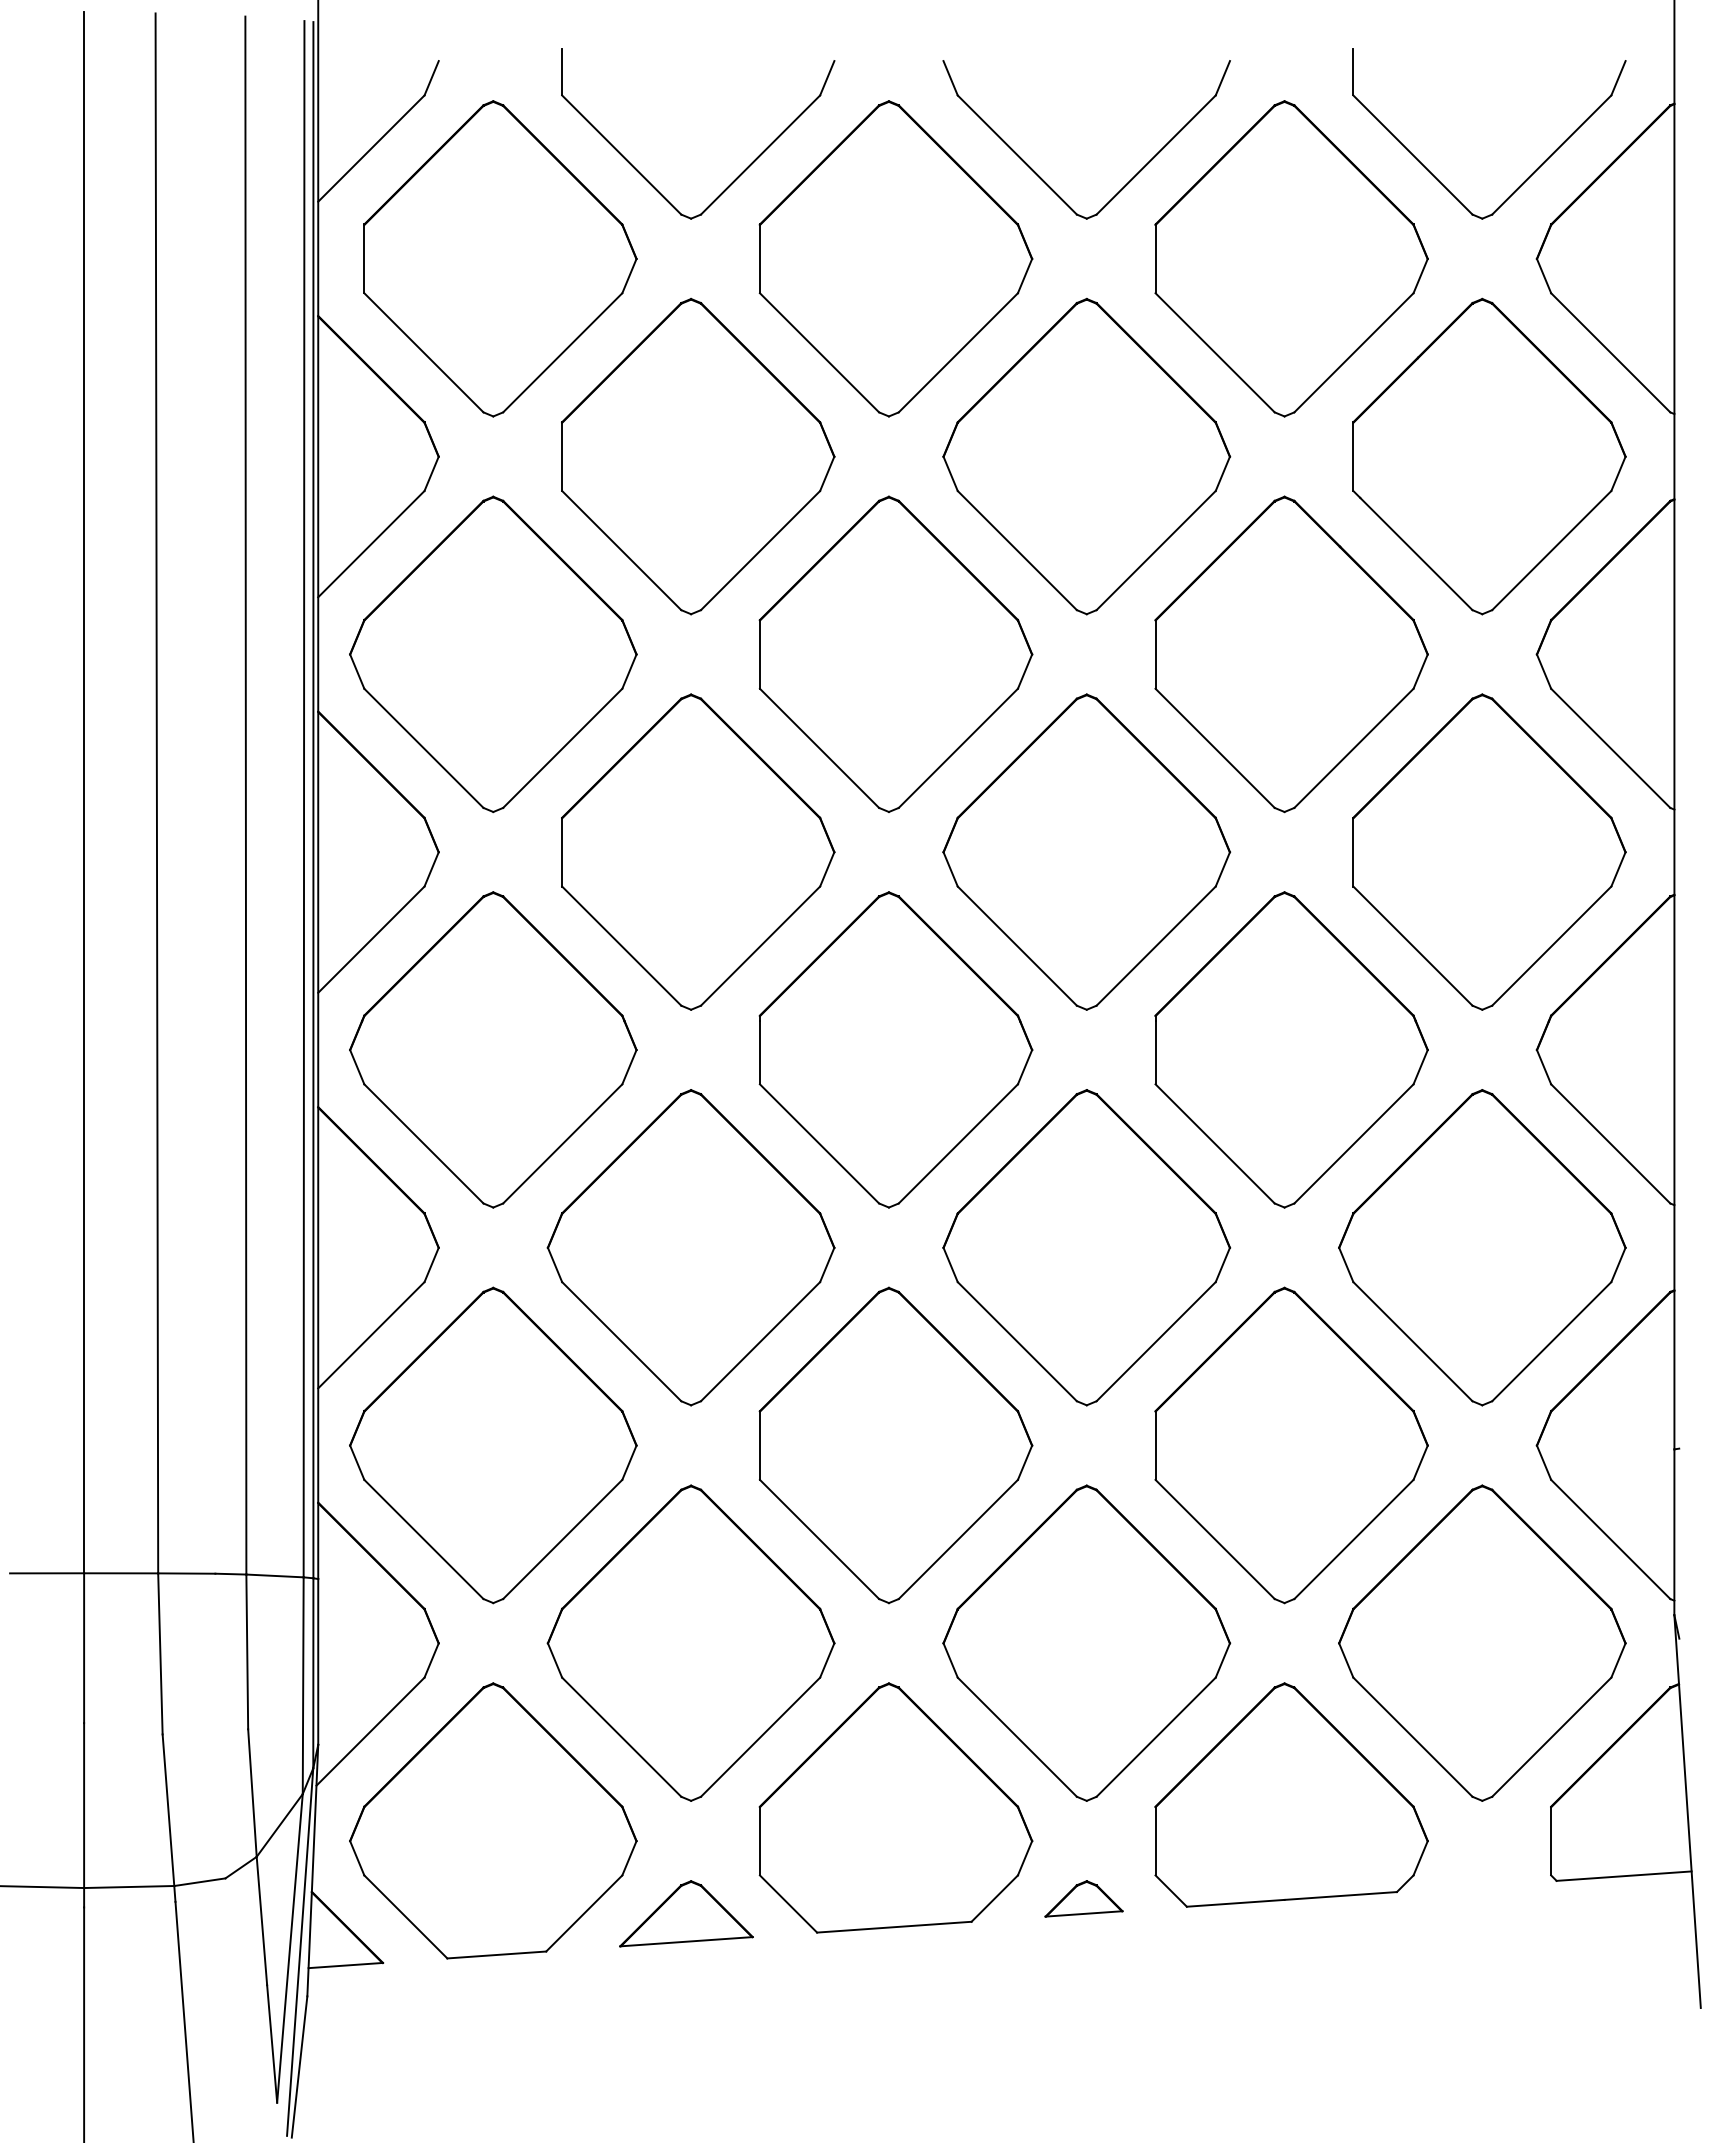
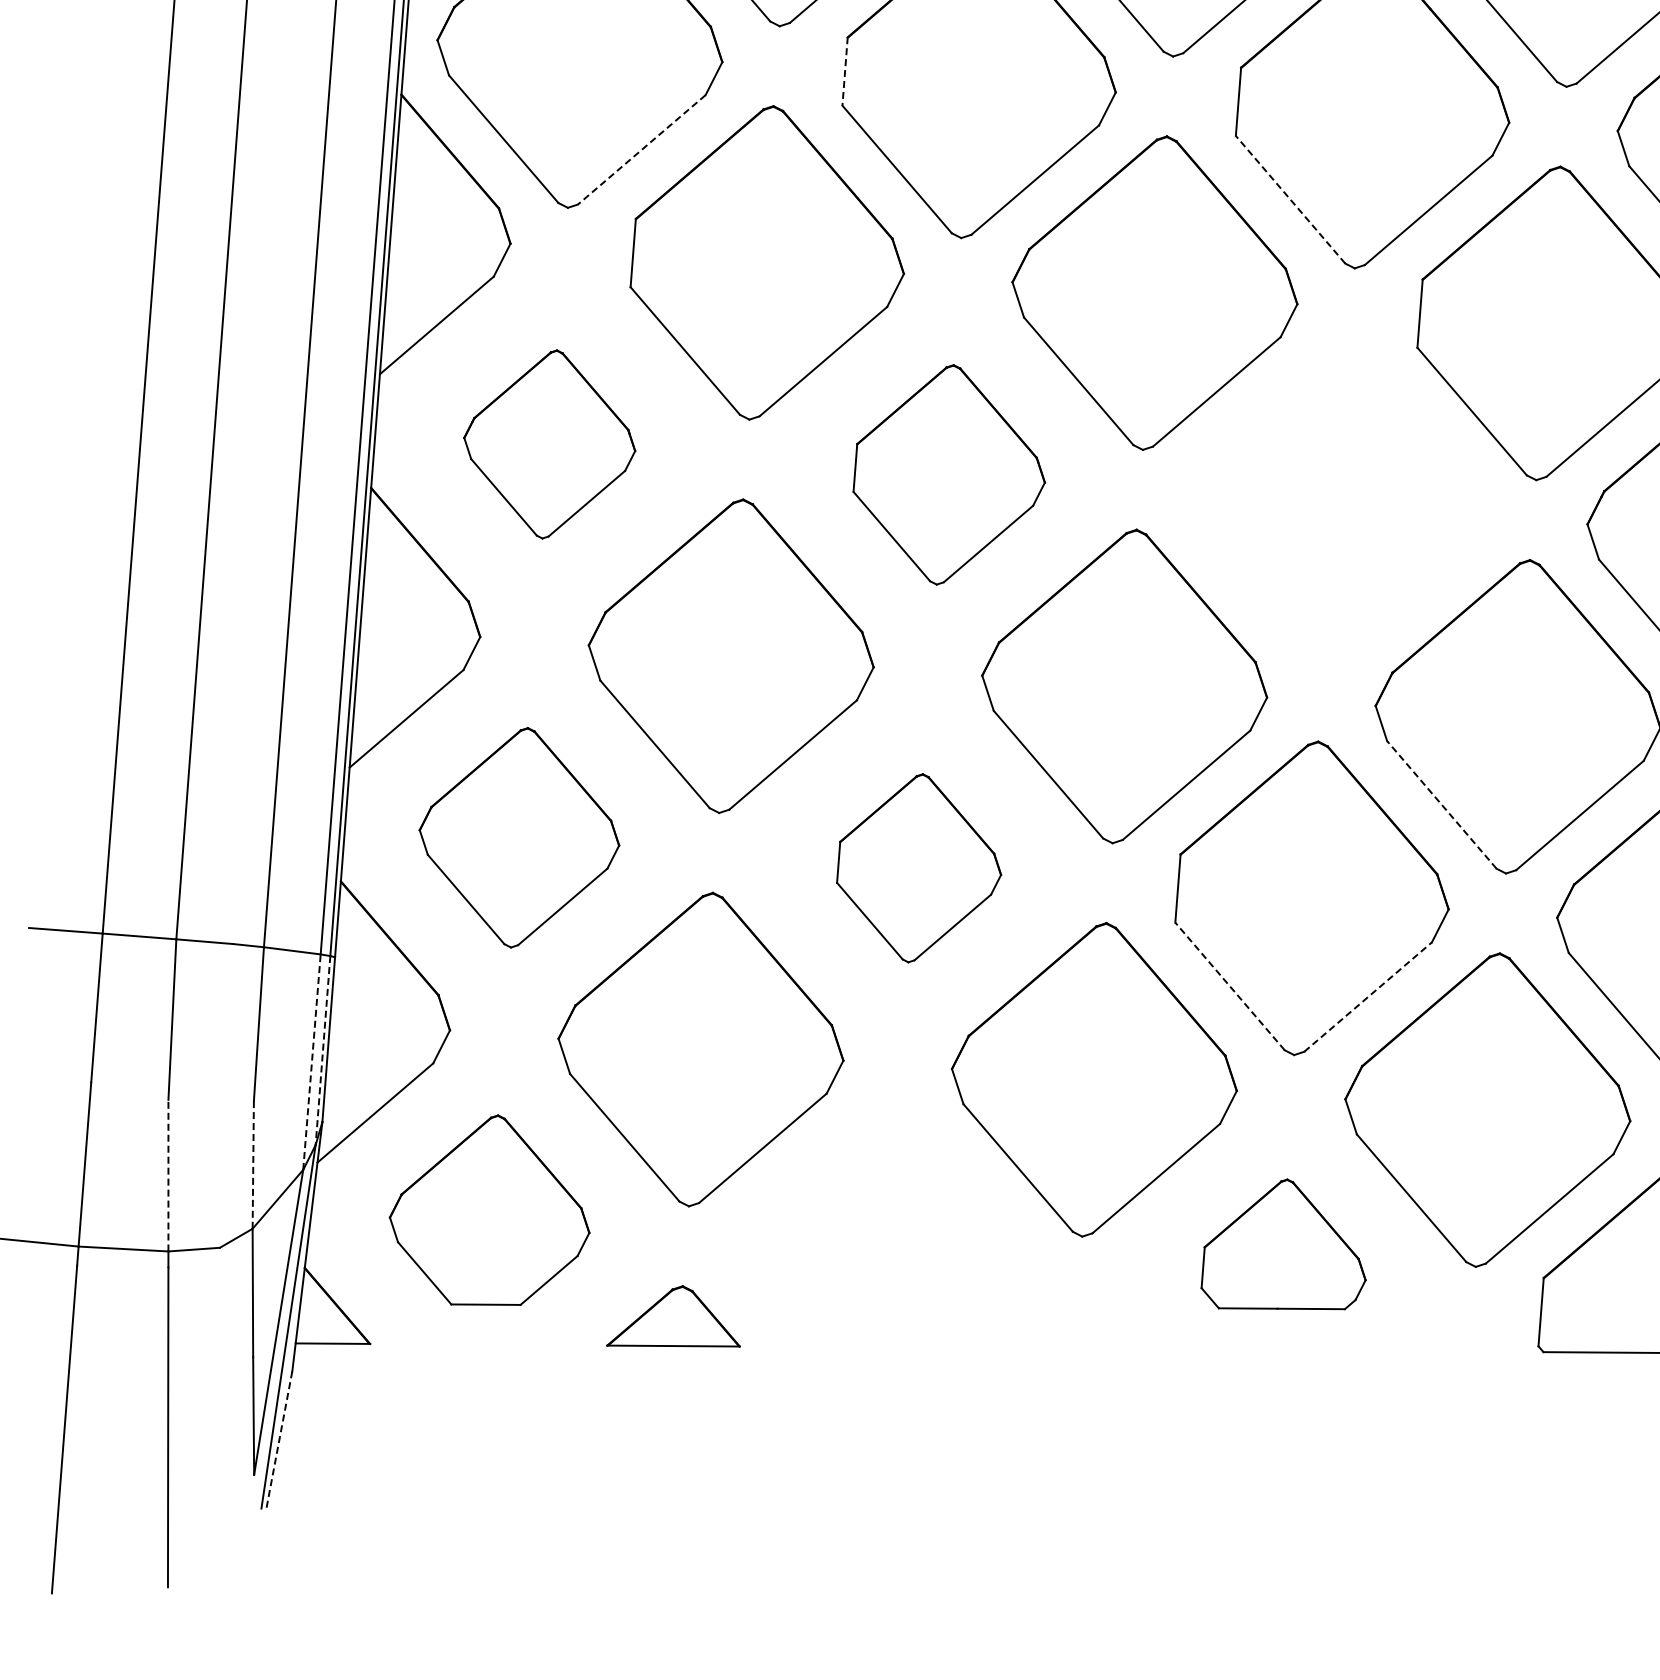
line: (759, 654) -> (844, 71), solid -> dashed
line: (562, 748) -> (641, 149), solid -> dashed
line: (1214, 748) -> (1289, 199), solid -> dashed
part: (493, 1049) -> (549, 444), size x0.6
part: (895, 1049) -> (949, 474), size x0.7
part: (1291, 1049) -> (1343, 505), removed
line: (1412, 1341) -> (1441, 804), solid -> dashed
part: (493, 1445) -> (519, 837), size x0.7
part: (895, 1445) -> (919, 868), size x0.6
line: (1214, 1539) -> (1229, 986), solid -> dashed
line: (1354, 1539) -> (1368, 997), solid -> dashed
line: (313, 1673) -> (323, 1050), solid -> dashed
line: (303, 1685) -> (312, 1061), solid -> dashed
line: (252, 1793) -> (253, 1165), solid -> dashed
part: (1291, 1794) -> (1286, 1245), size x0.6
part: (895, 1807) -> (891, 1228), removed
line: (168, 1810) -> (168, 1175), solid -> dashed
part: (493, 1820) -> (490, 1210), size x0.7
part: (1083, 1898) -> (1071, 1333), removed
line: (299, 2067) -> (279, 1441), solid -> dashed

